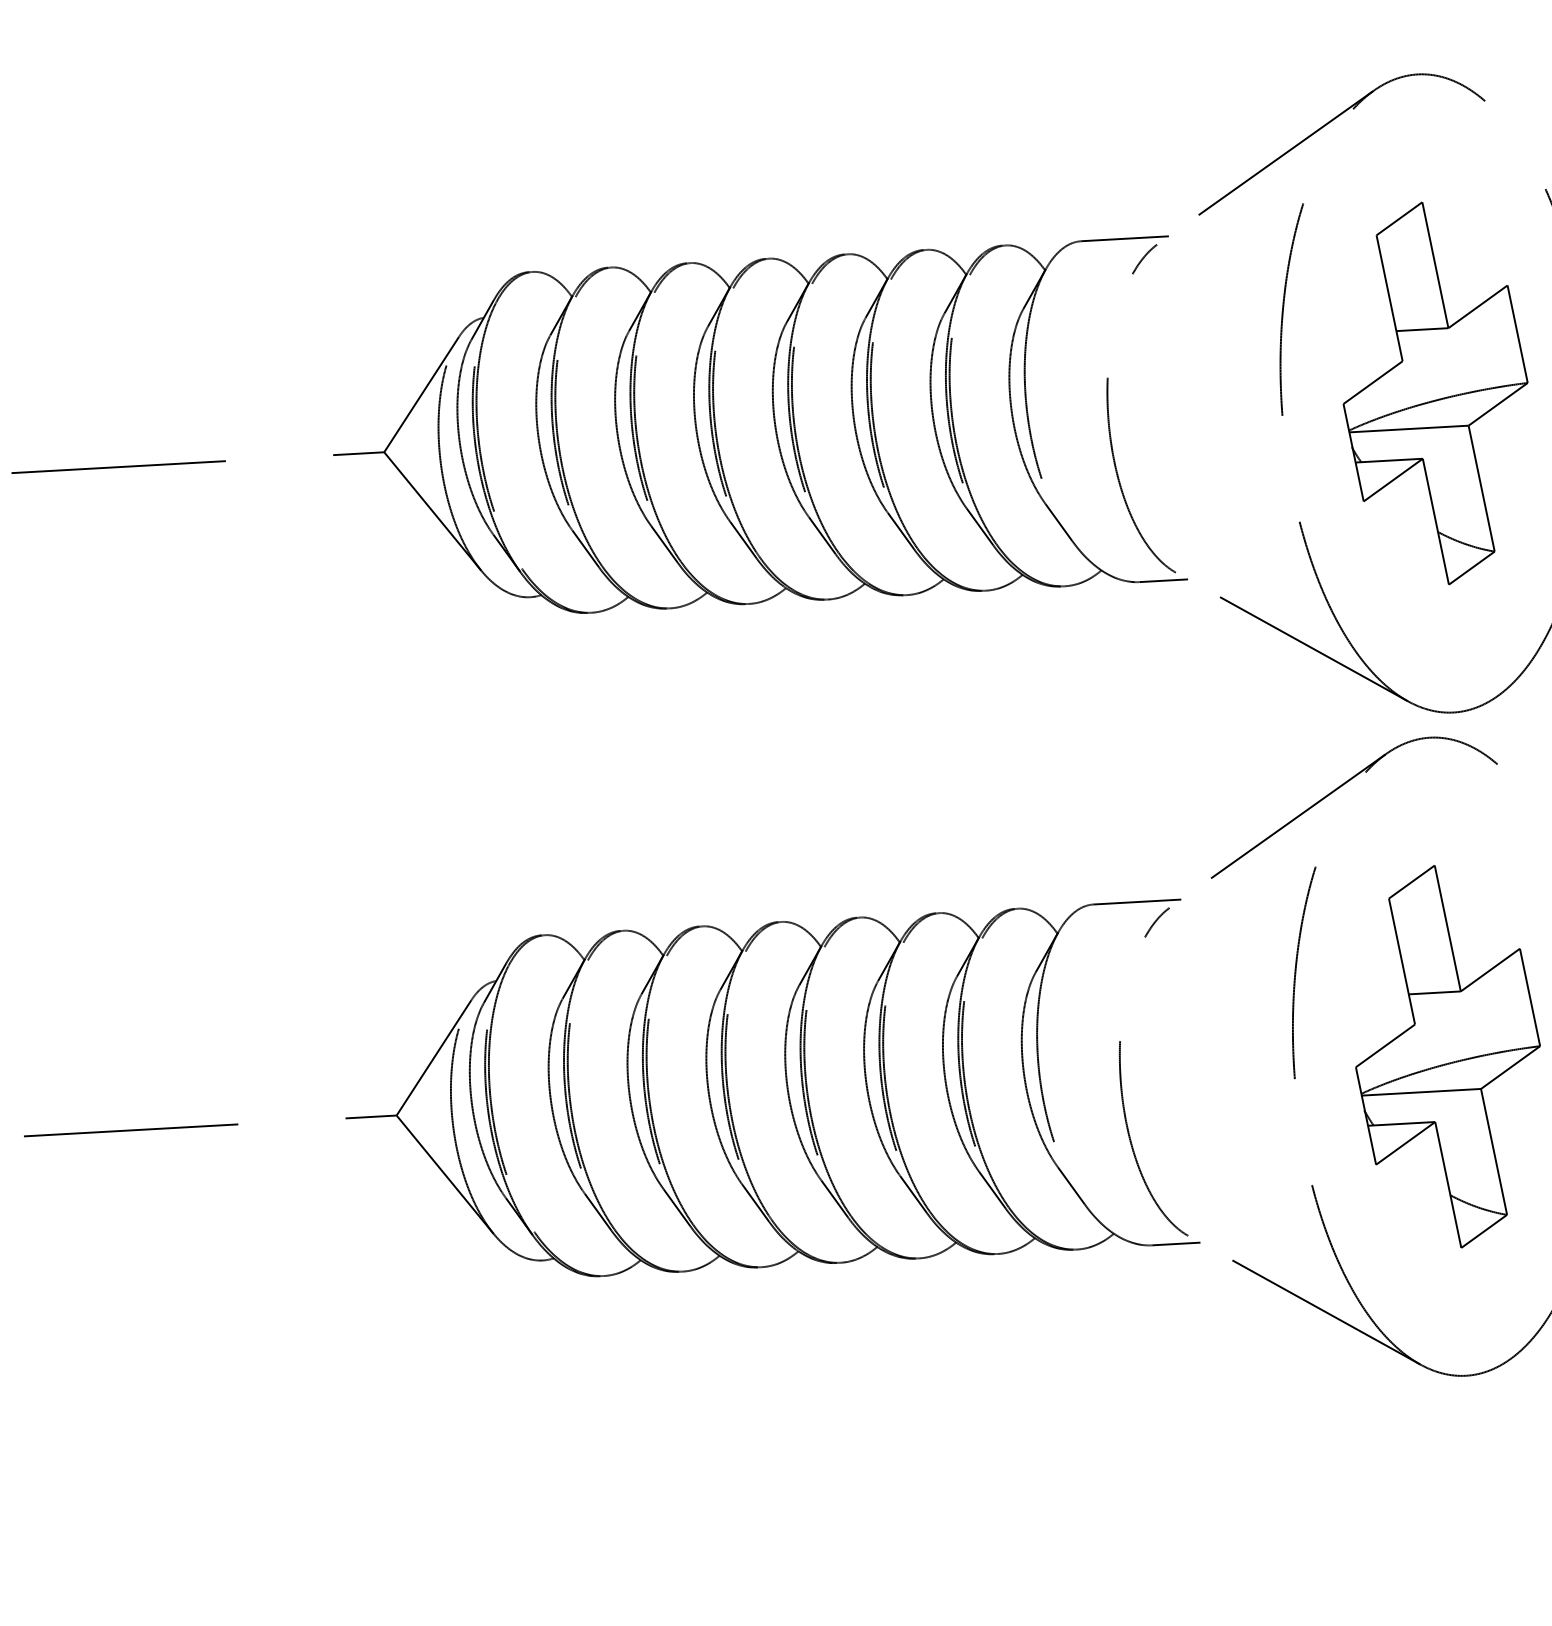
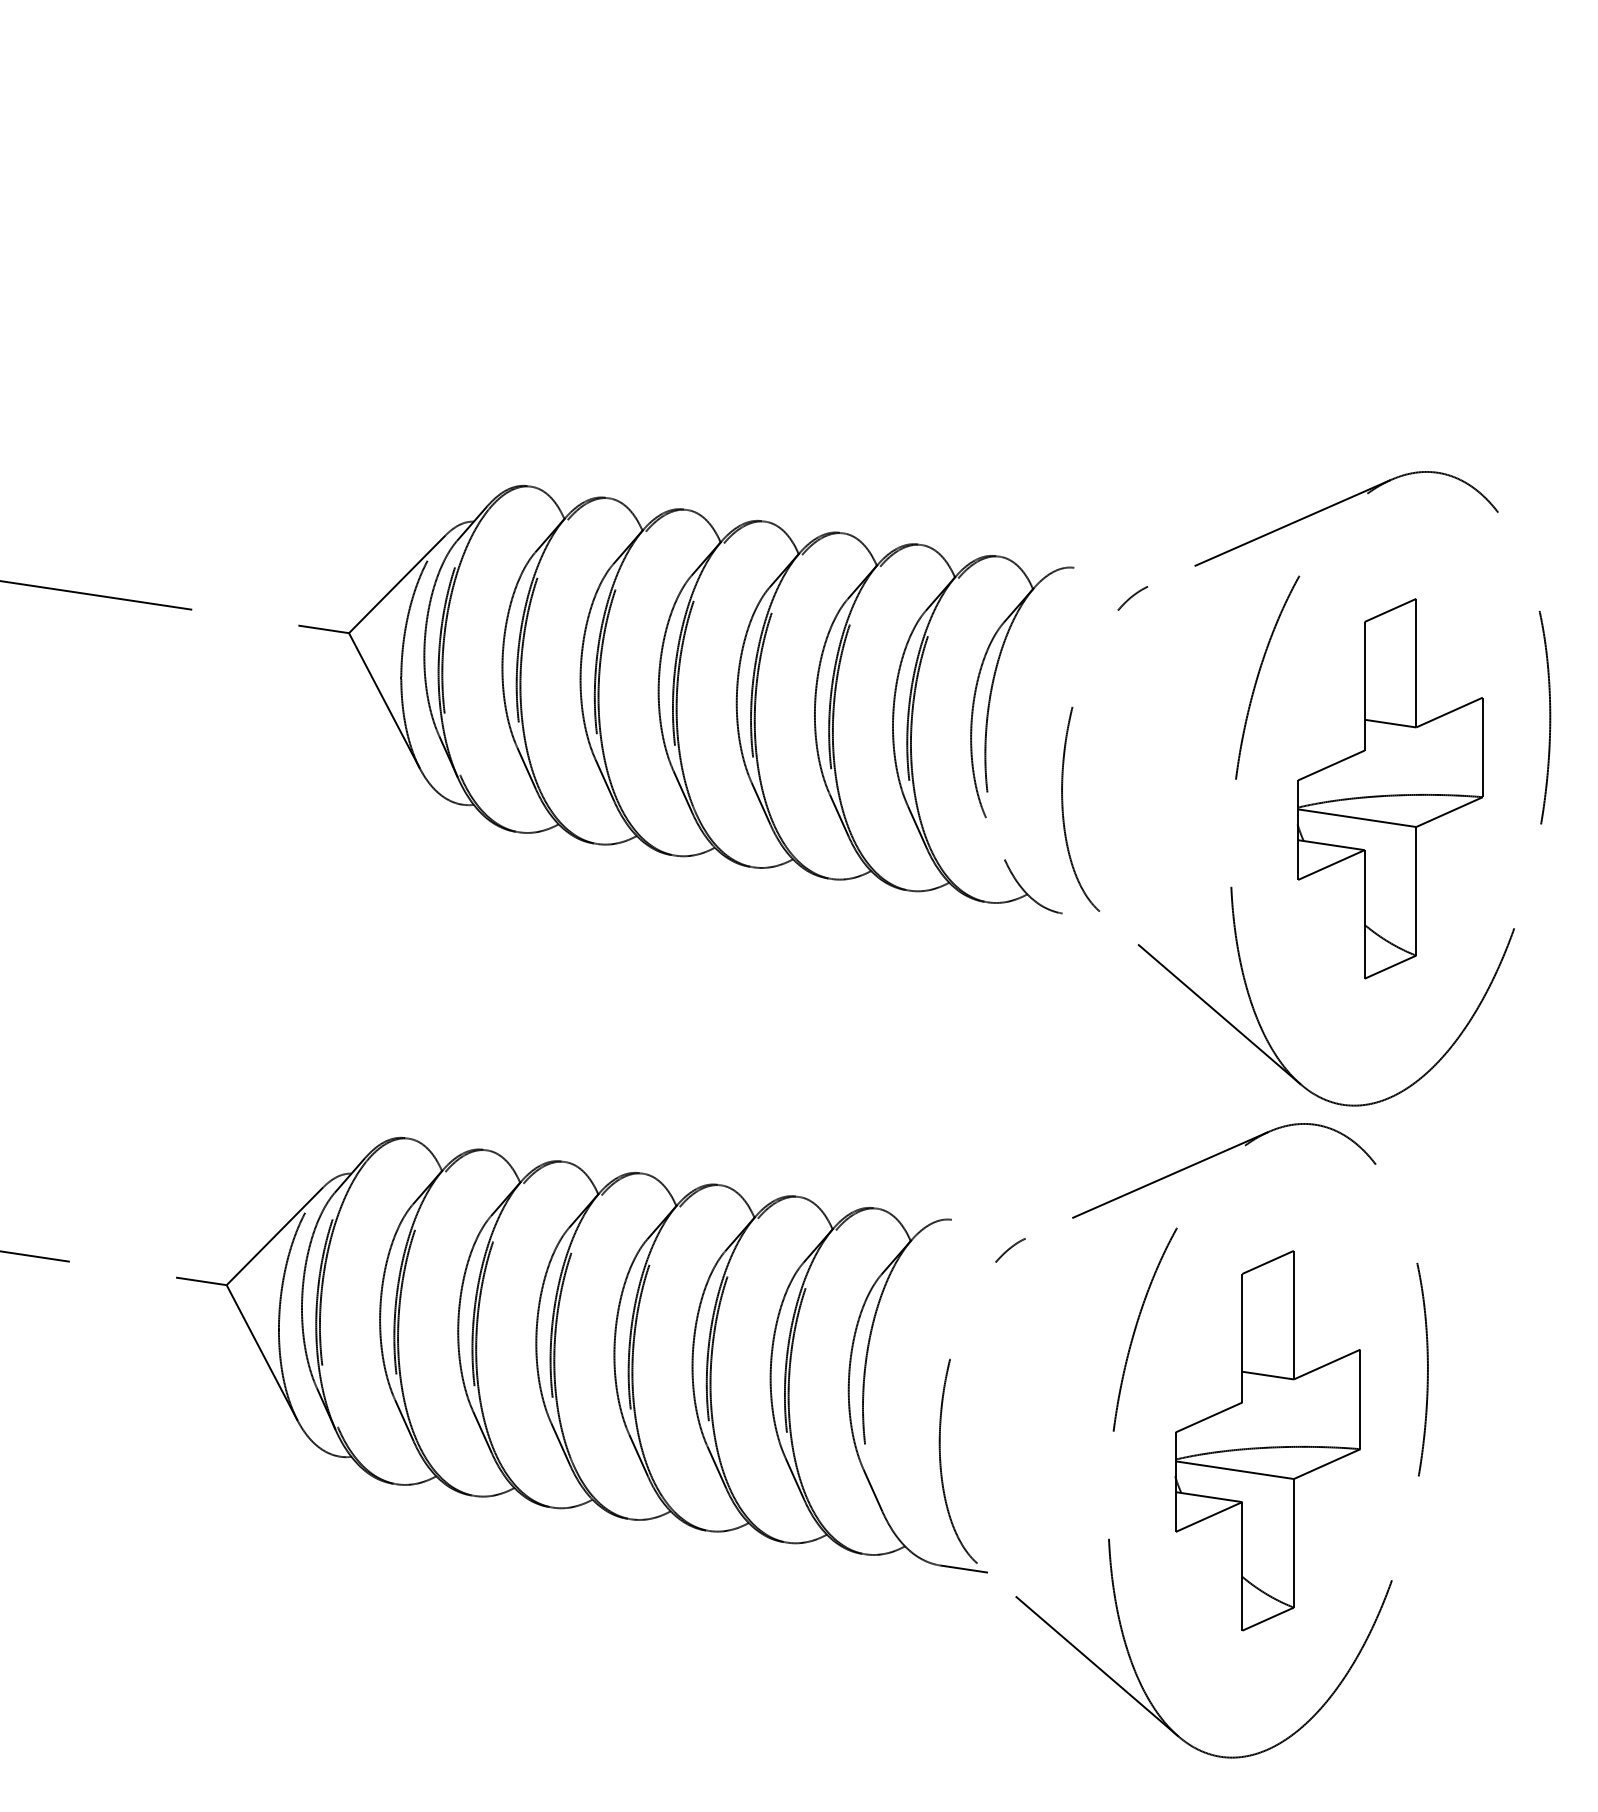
line: (1124, 238) -> (1117, 573), removed
line: (1058, 522) -> (995, 838), removed
line: (1163, 580) -> (1086, 916), removed
line: (1136, 901) -> (994, 1225), removed

